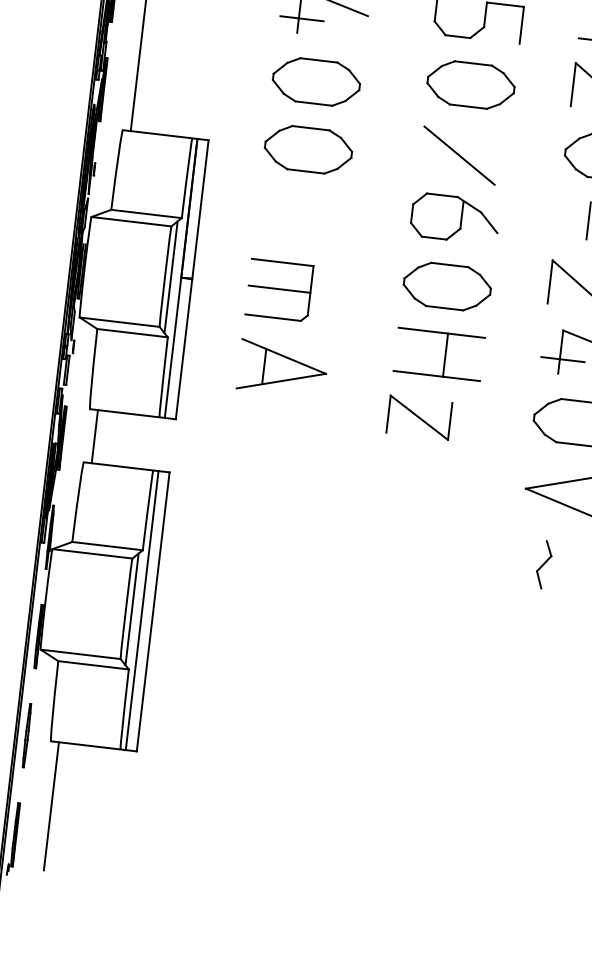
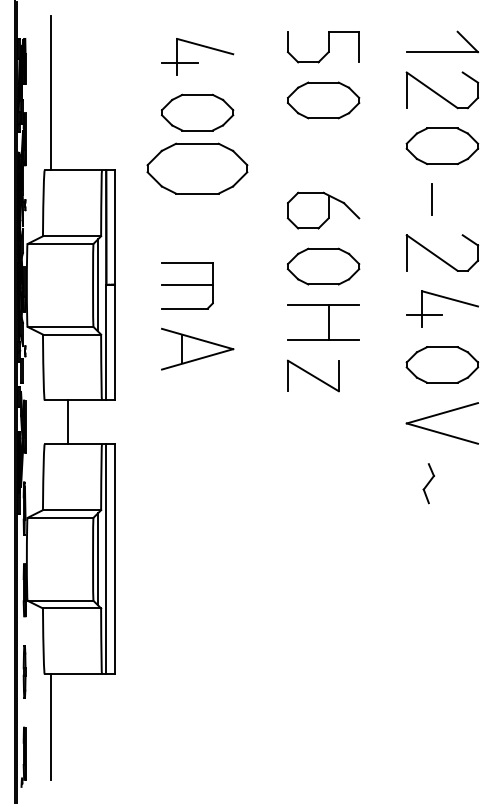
part: (308, 149) -> (197, 168), size x1.4
line: (458, 155) -> (320, 158), removed
line: (95, 436) -> (68, 422), moved

